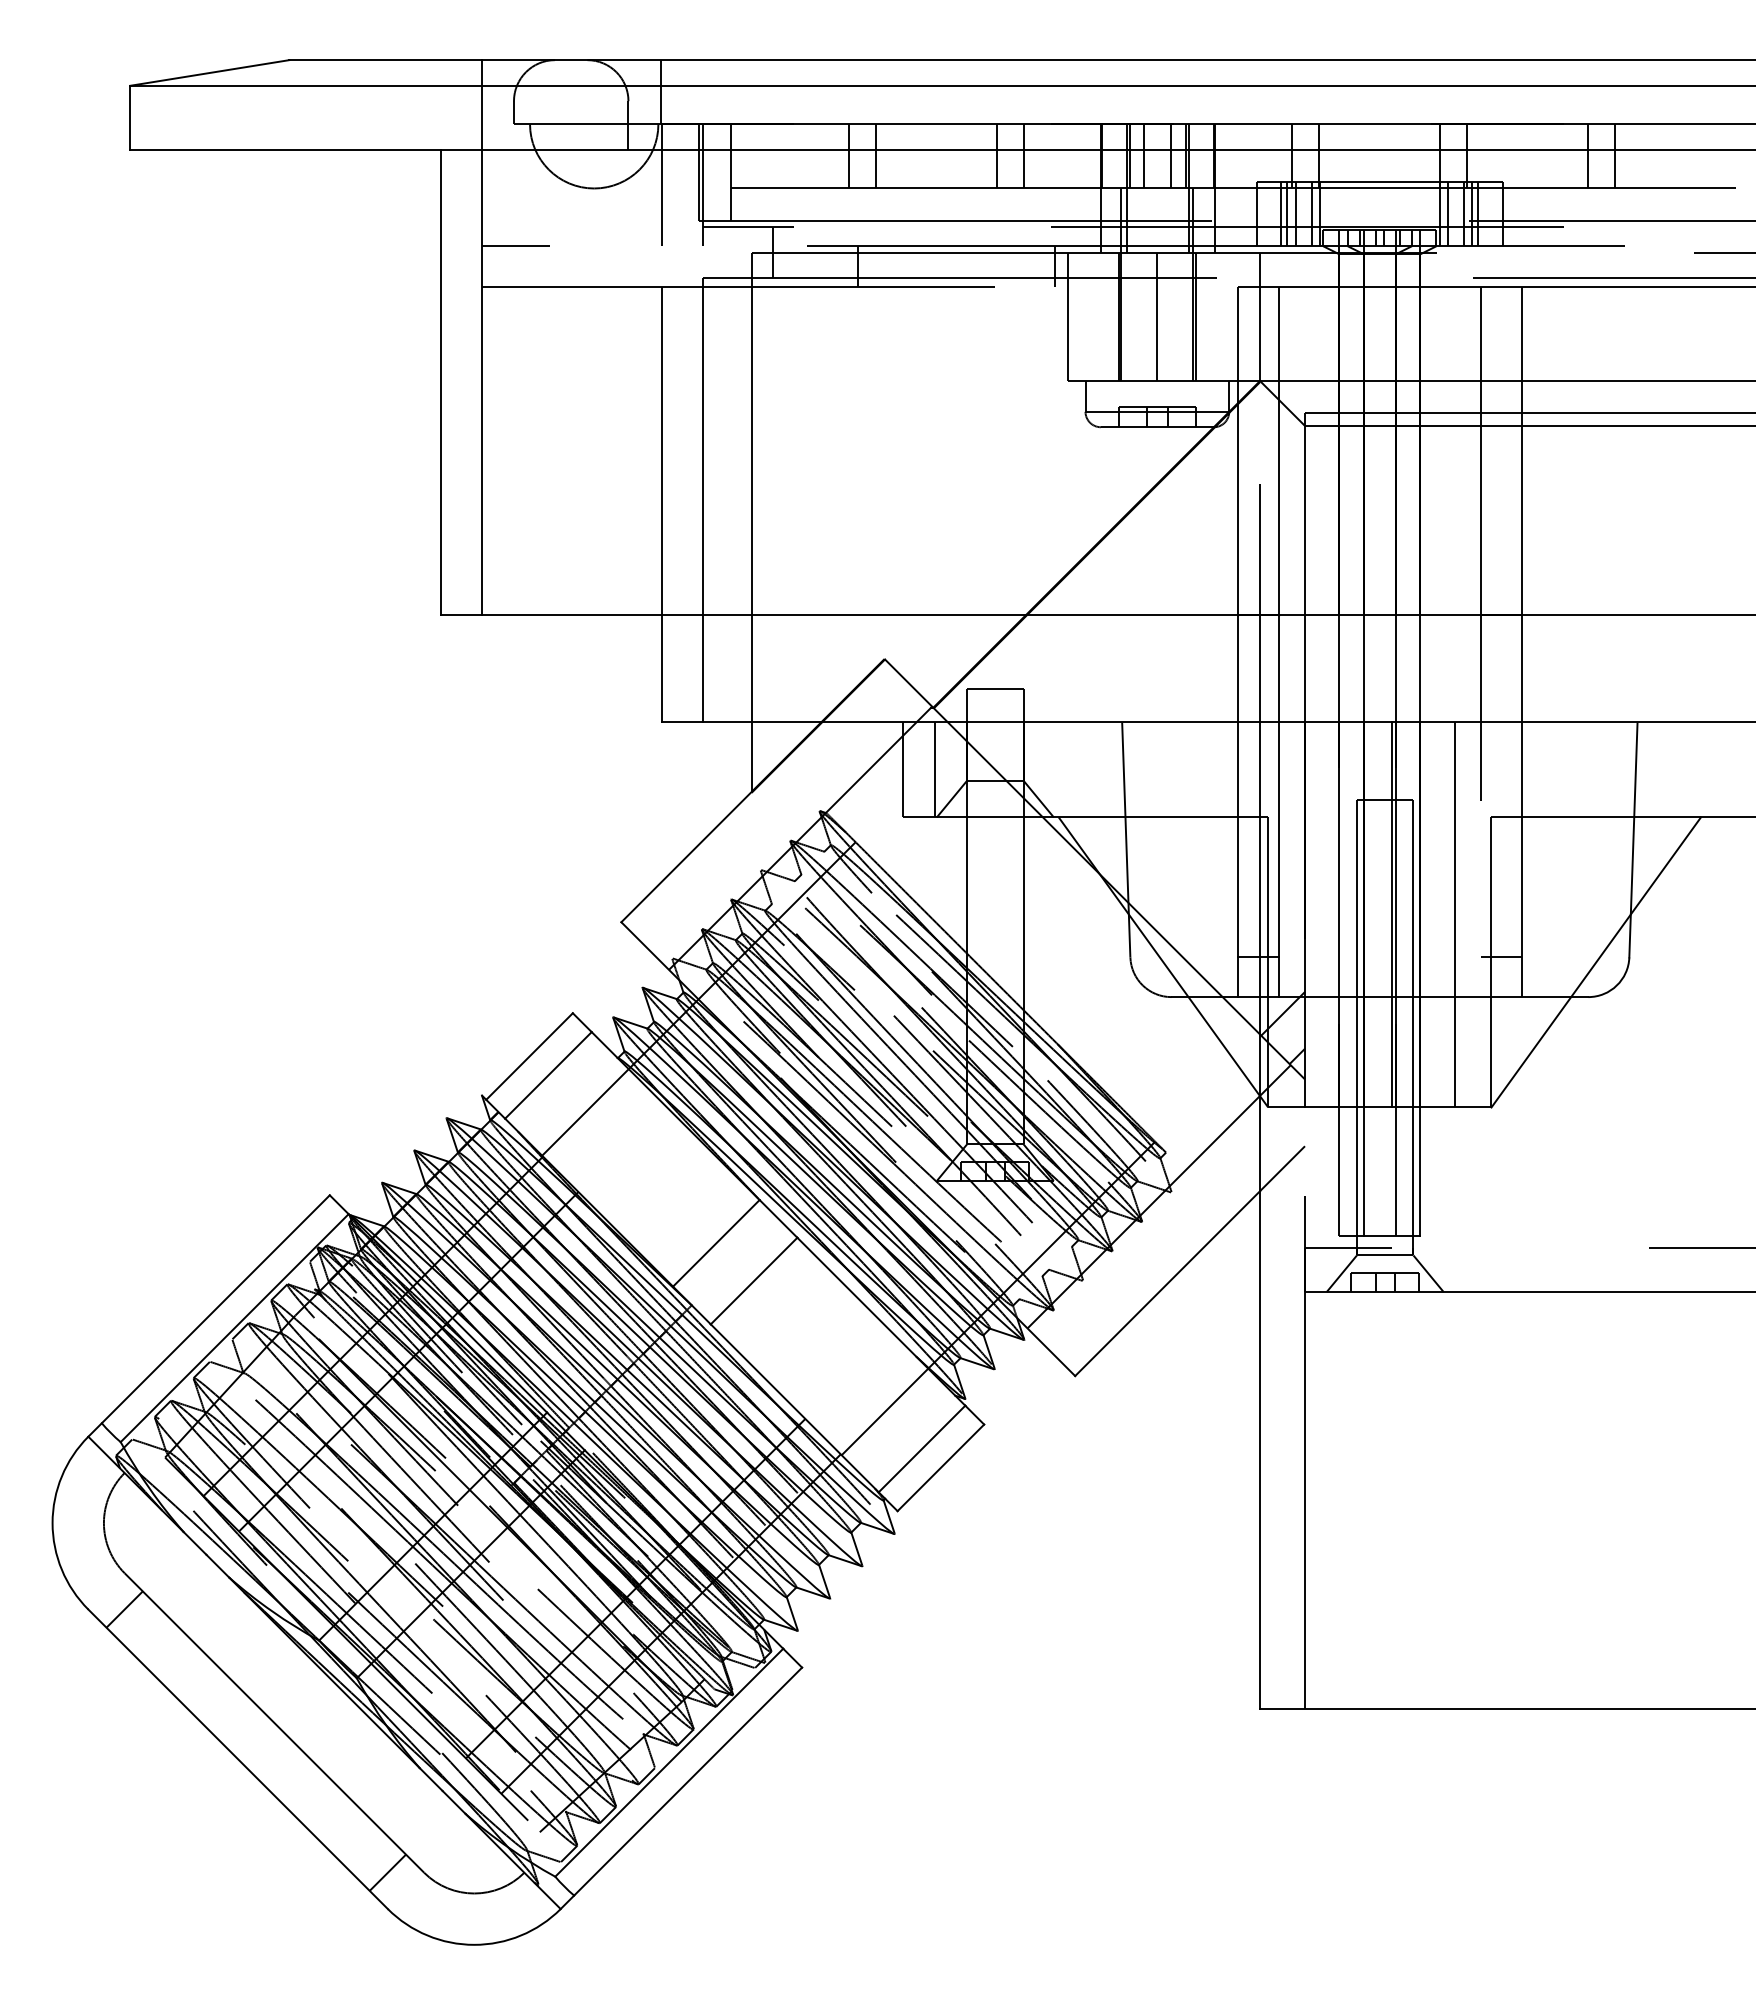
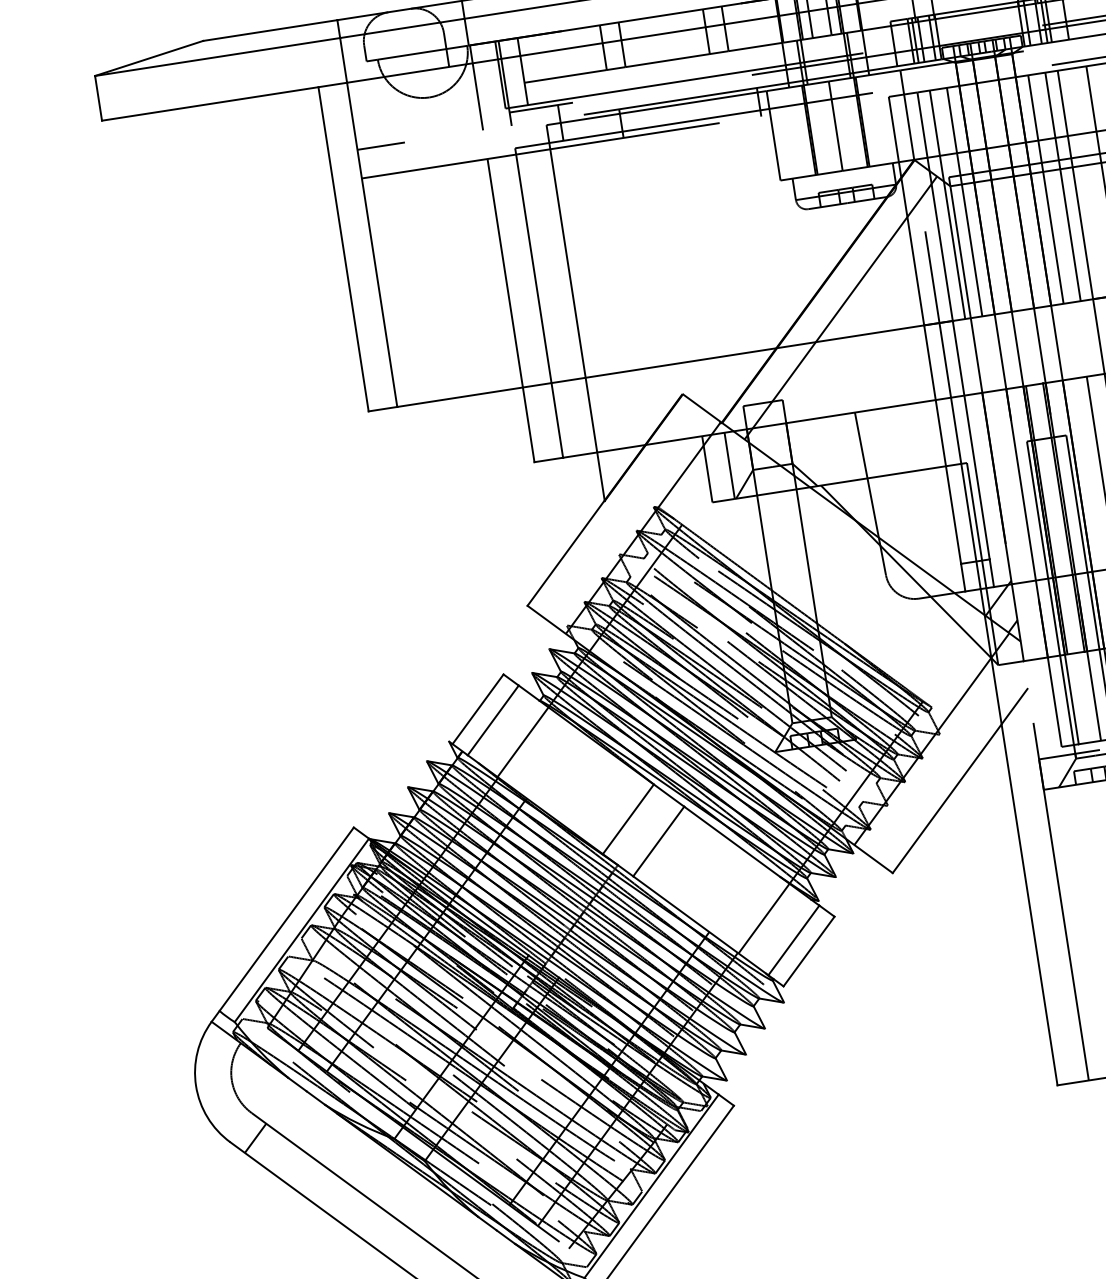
line: (1296, 451) -> (947, 204), added
line: (1321, 451) -> (964, 202), added
line: (1438, 451) -> (1046, 189), added
line: (1462, 451) -> (1062, 187), added
line: (1124, 572) -> (840, 307), added
line: (1367, 914) -> (1046, 519), added

